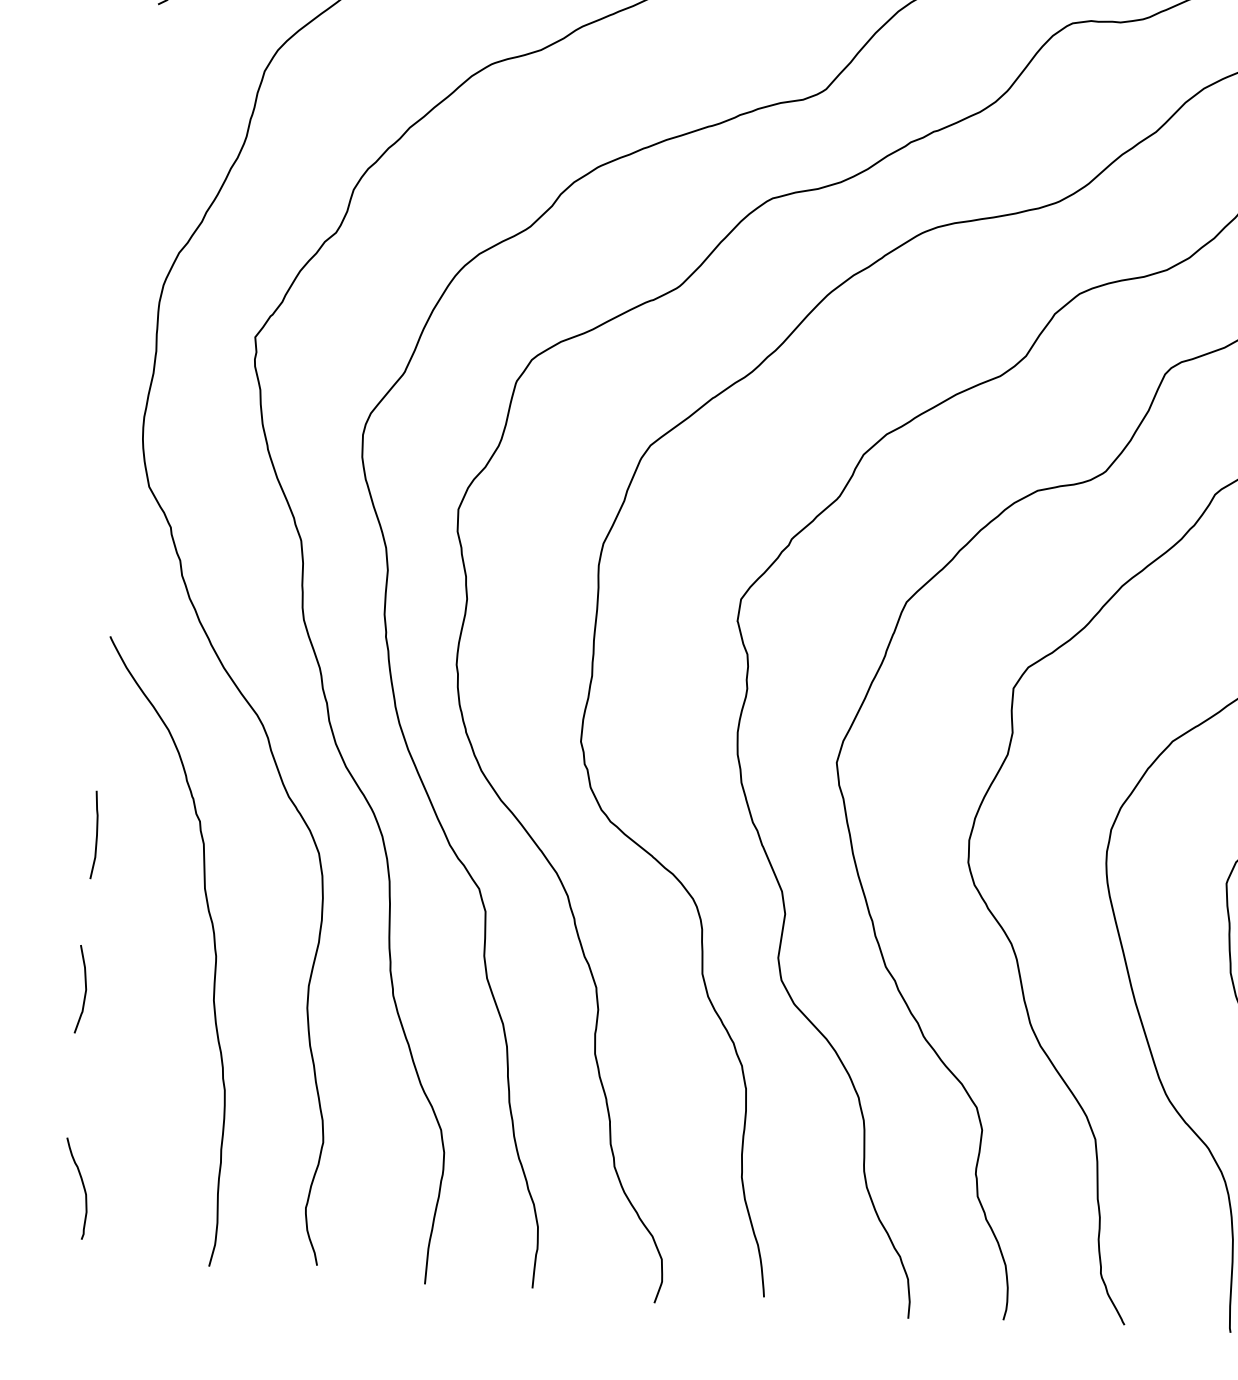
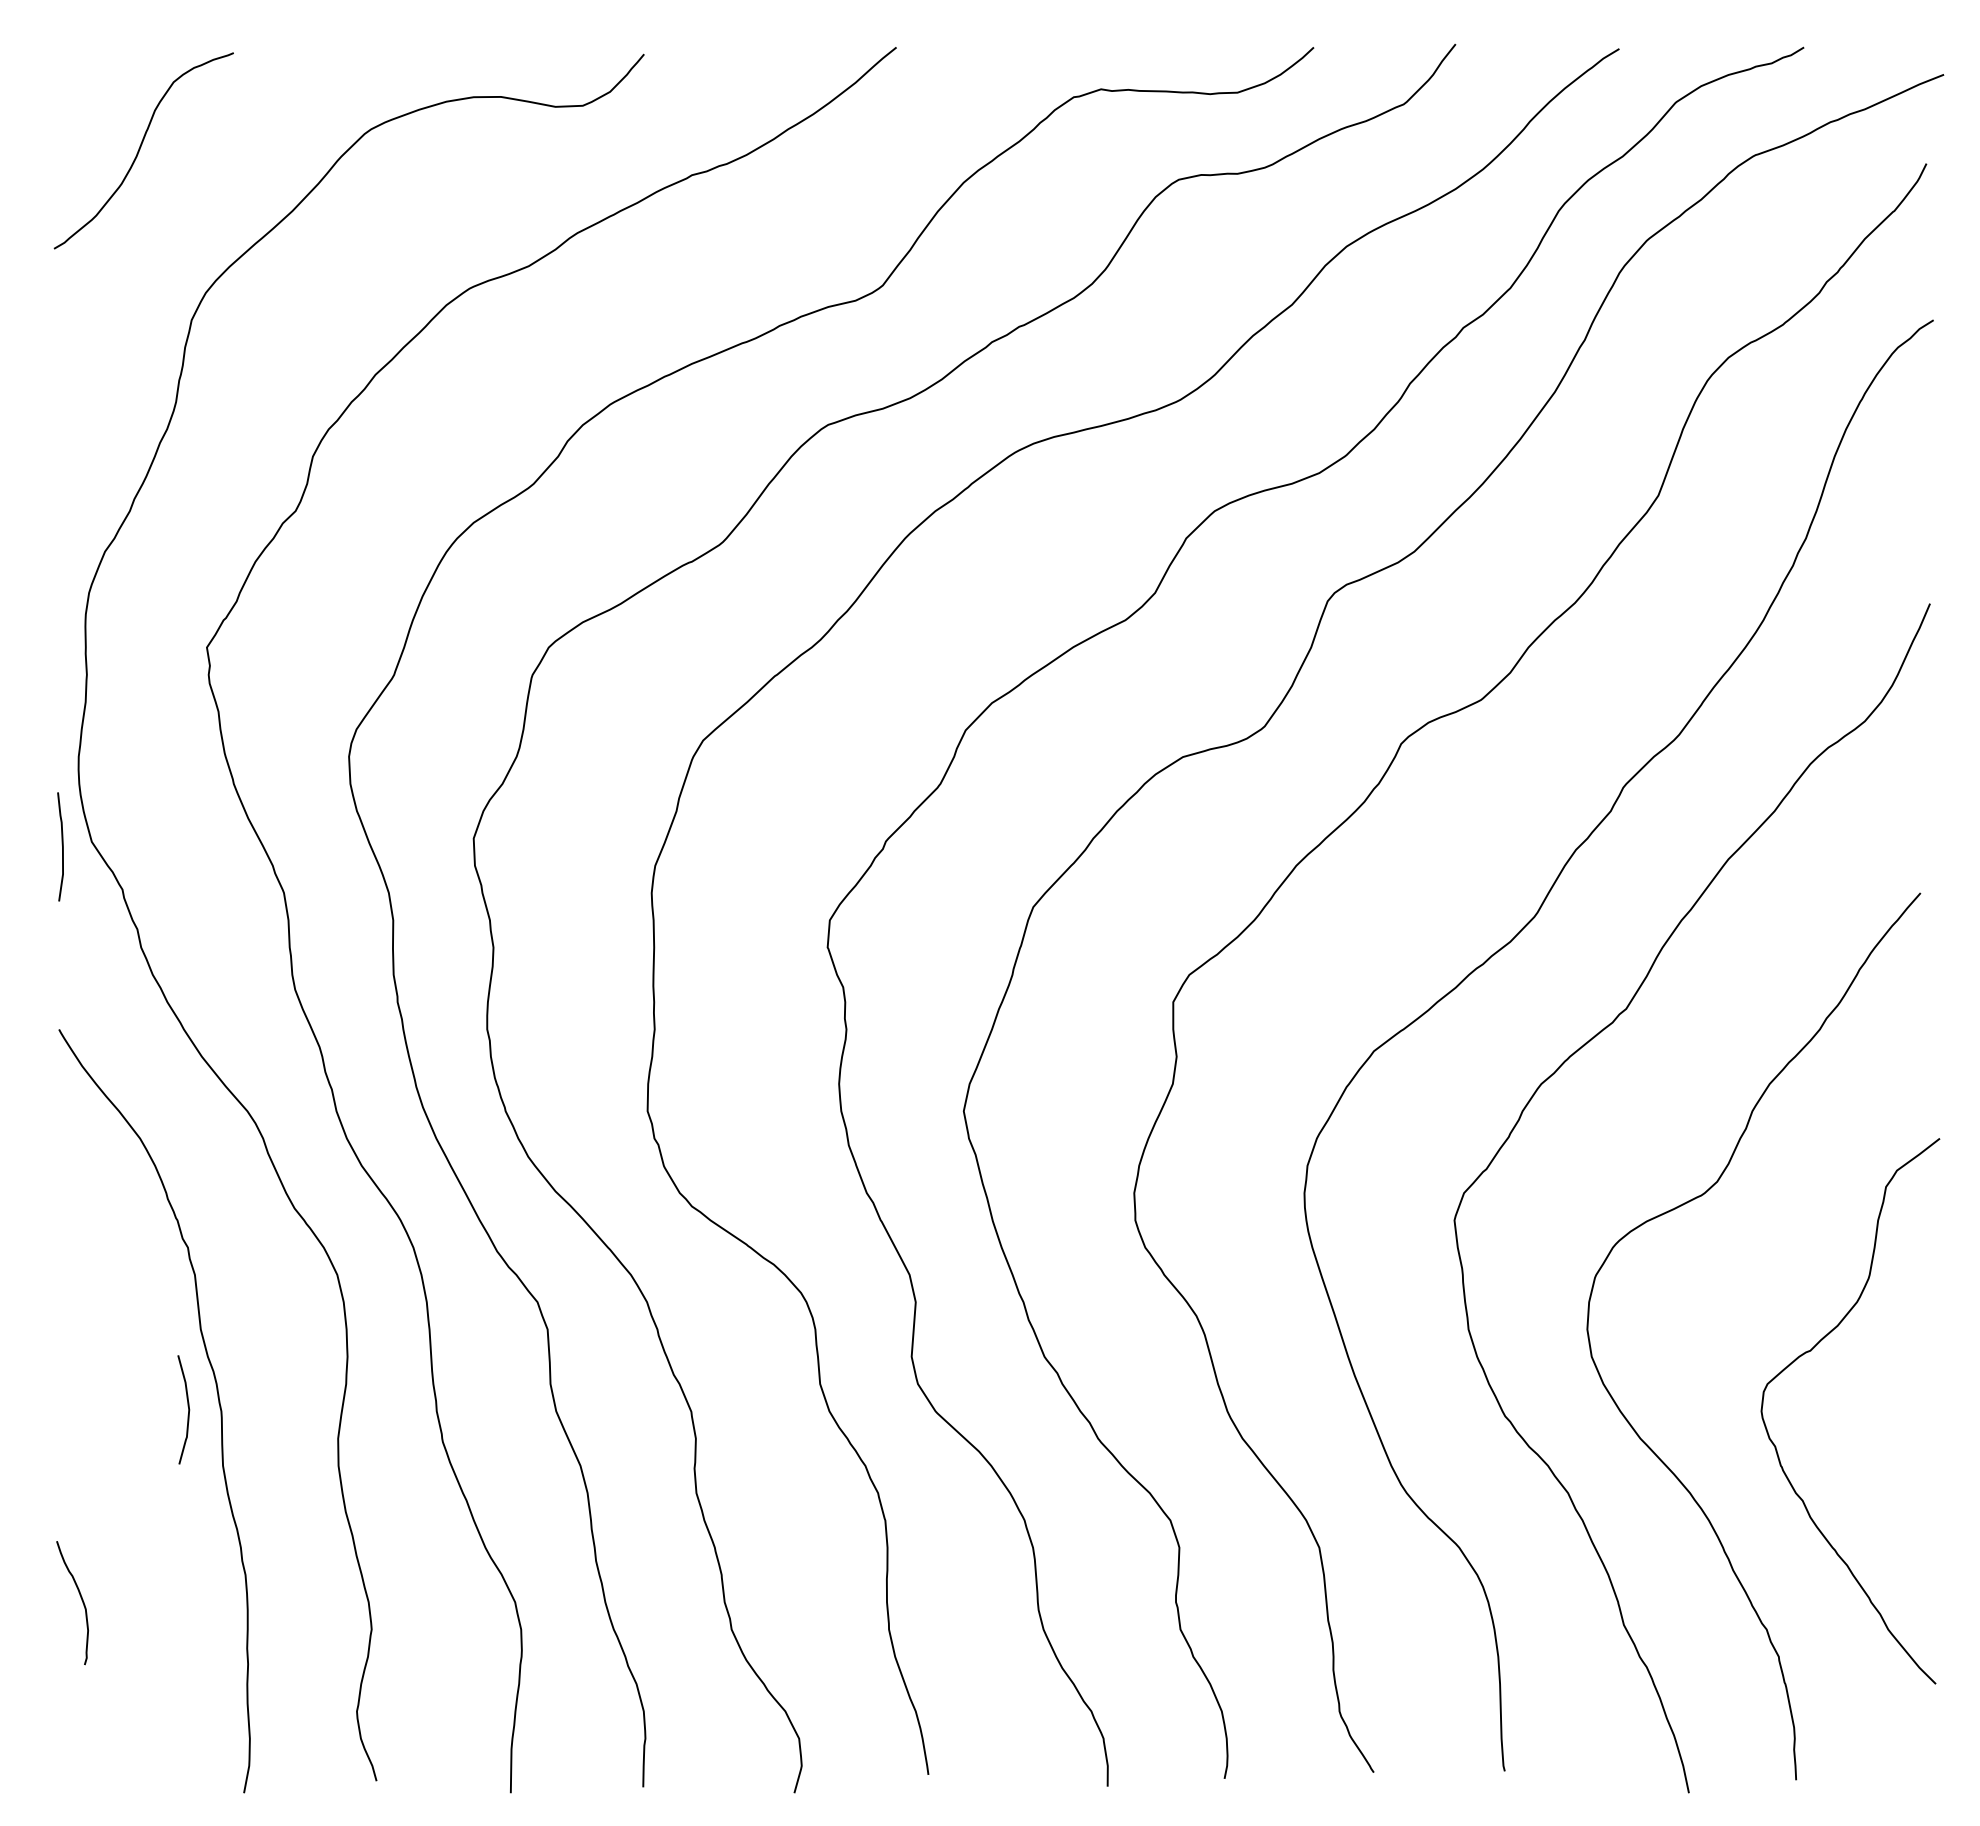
curve: (96, 834) -> (62, 846), moved
curve: (85, 987) -> (187, 1406), moved
curve: (83, 1187) -> (81, 1600), moved

